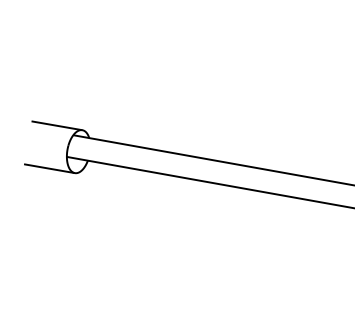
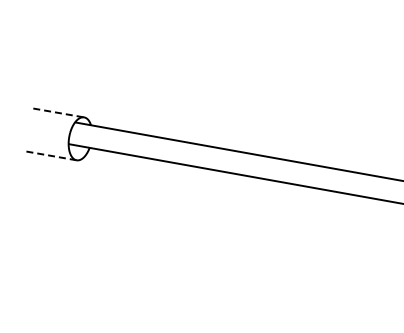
line: (56, 125) -> (58, 112), solid -> dashed
line: (49, 168) -> (51, 155), solid -> dashed

